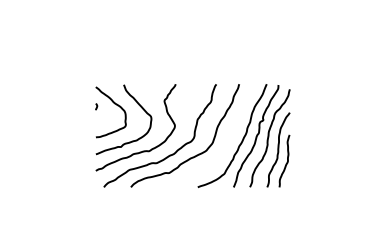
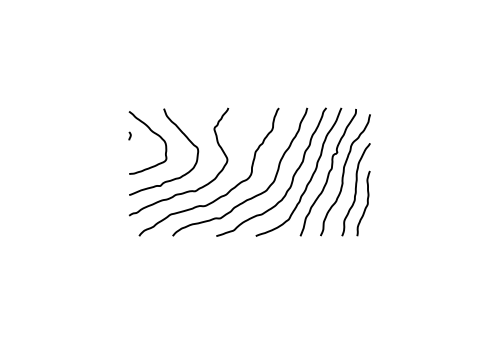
curve: (227, 139) -> (292, 176), added

